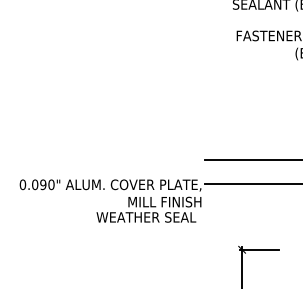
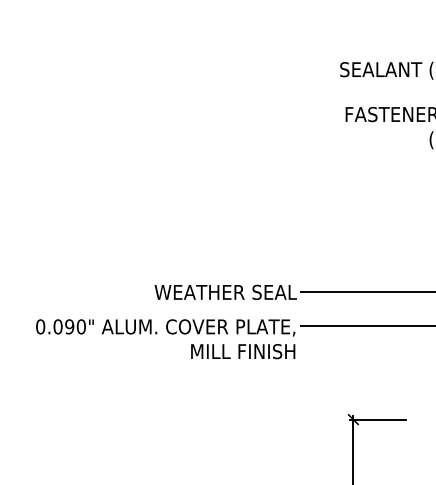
text: (146, 216) -> (225, 291), moved

